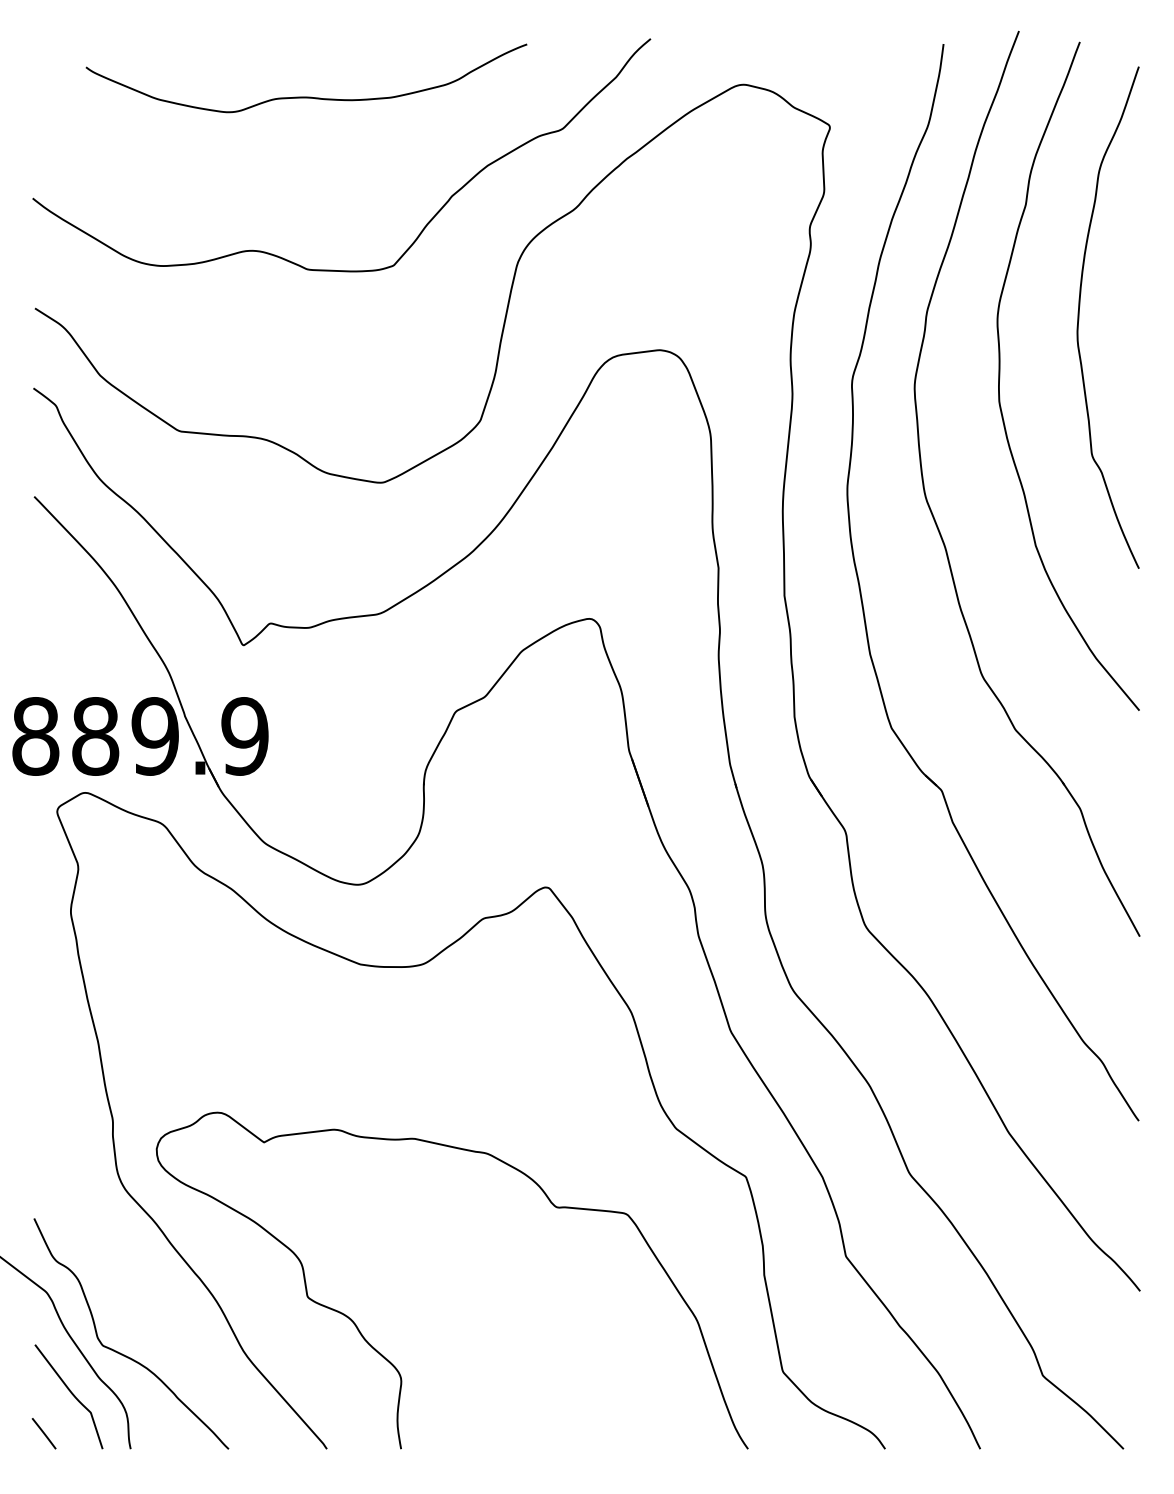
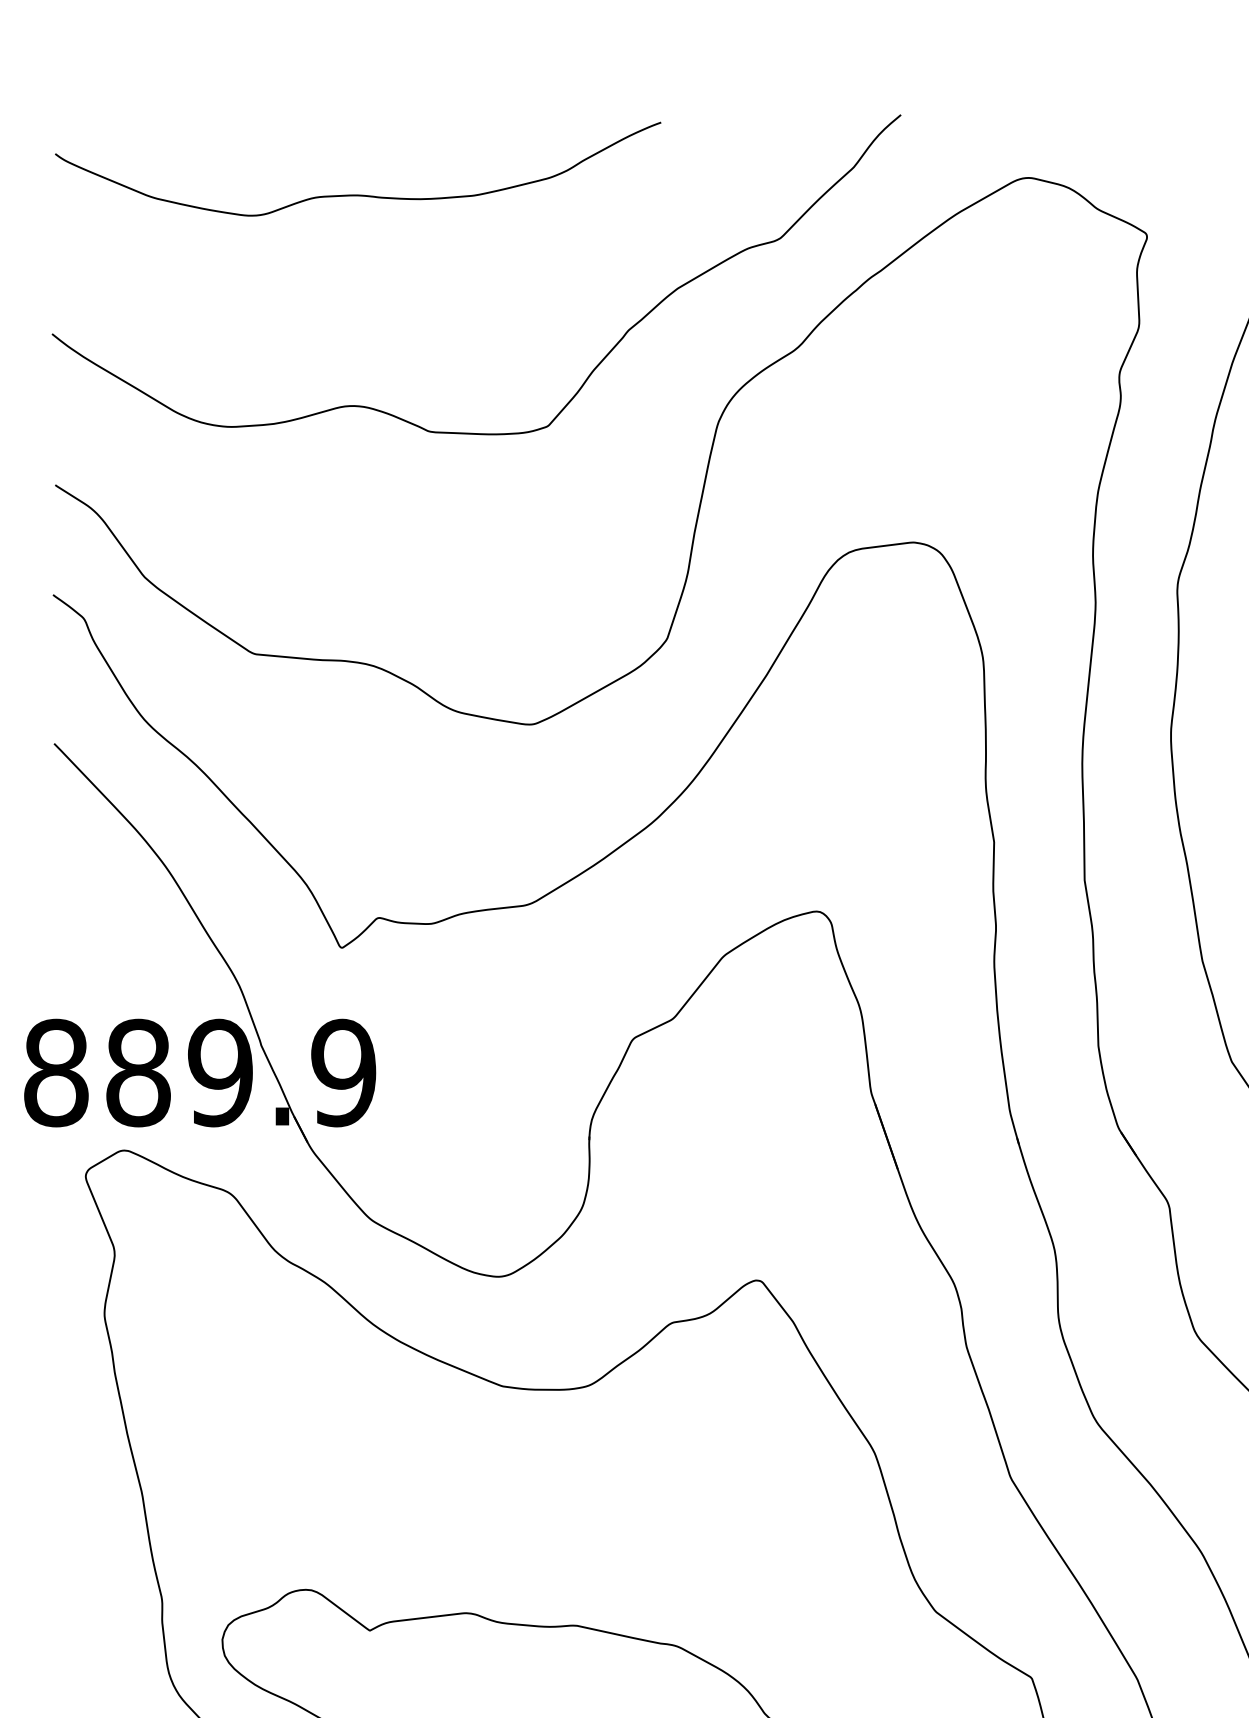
curve: (306, 96) -> (358, 194), moved

